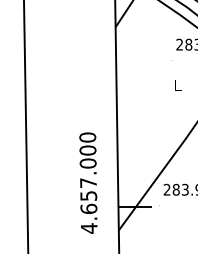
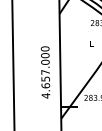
text: (88, 183) -> (45, 72), moved

